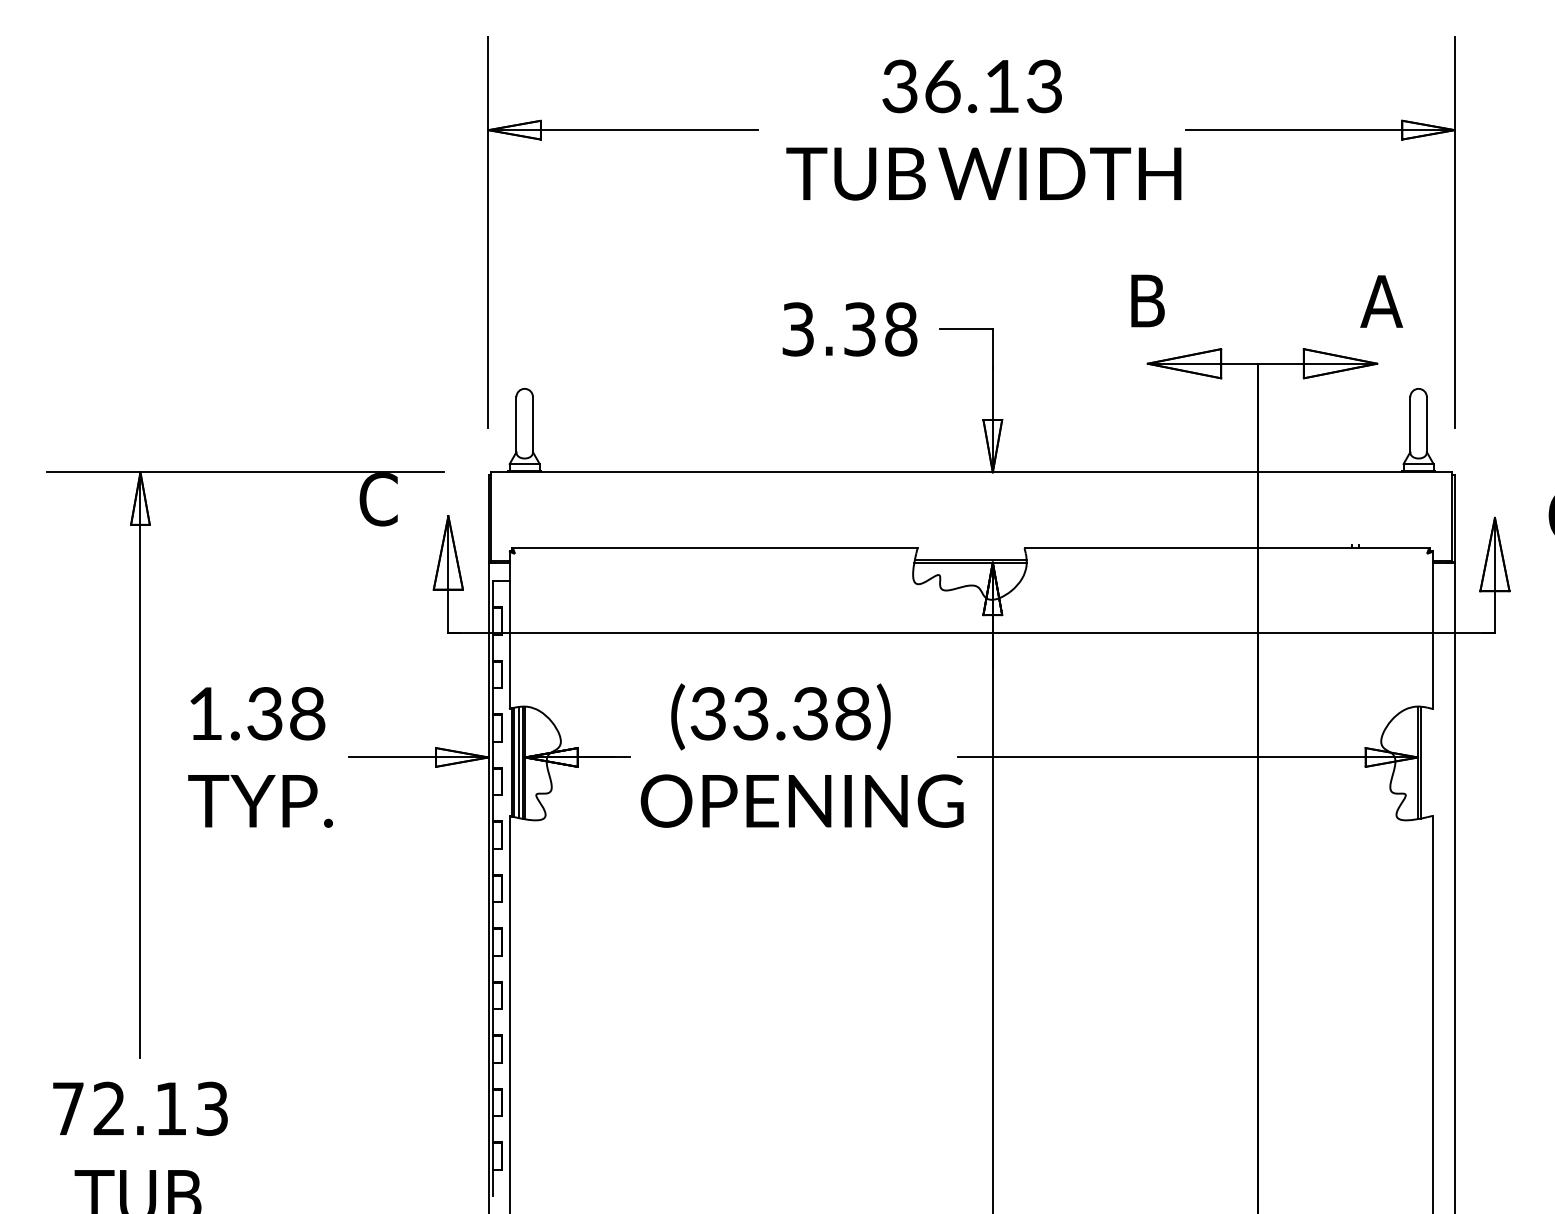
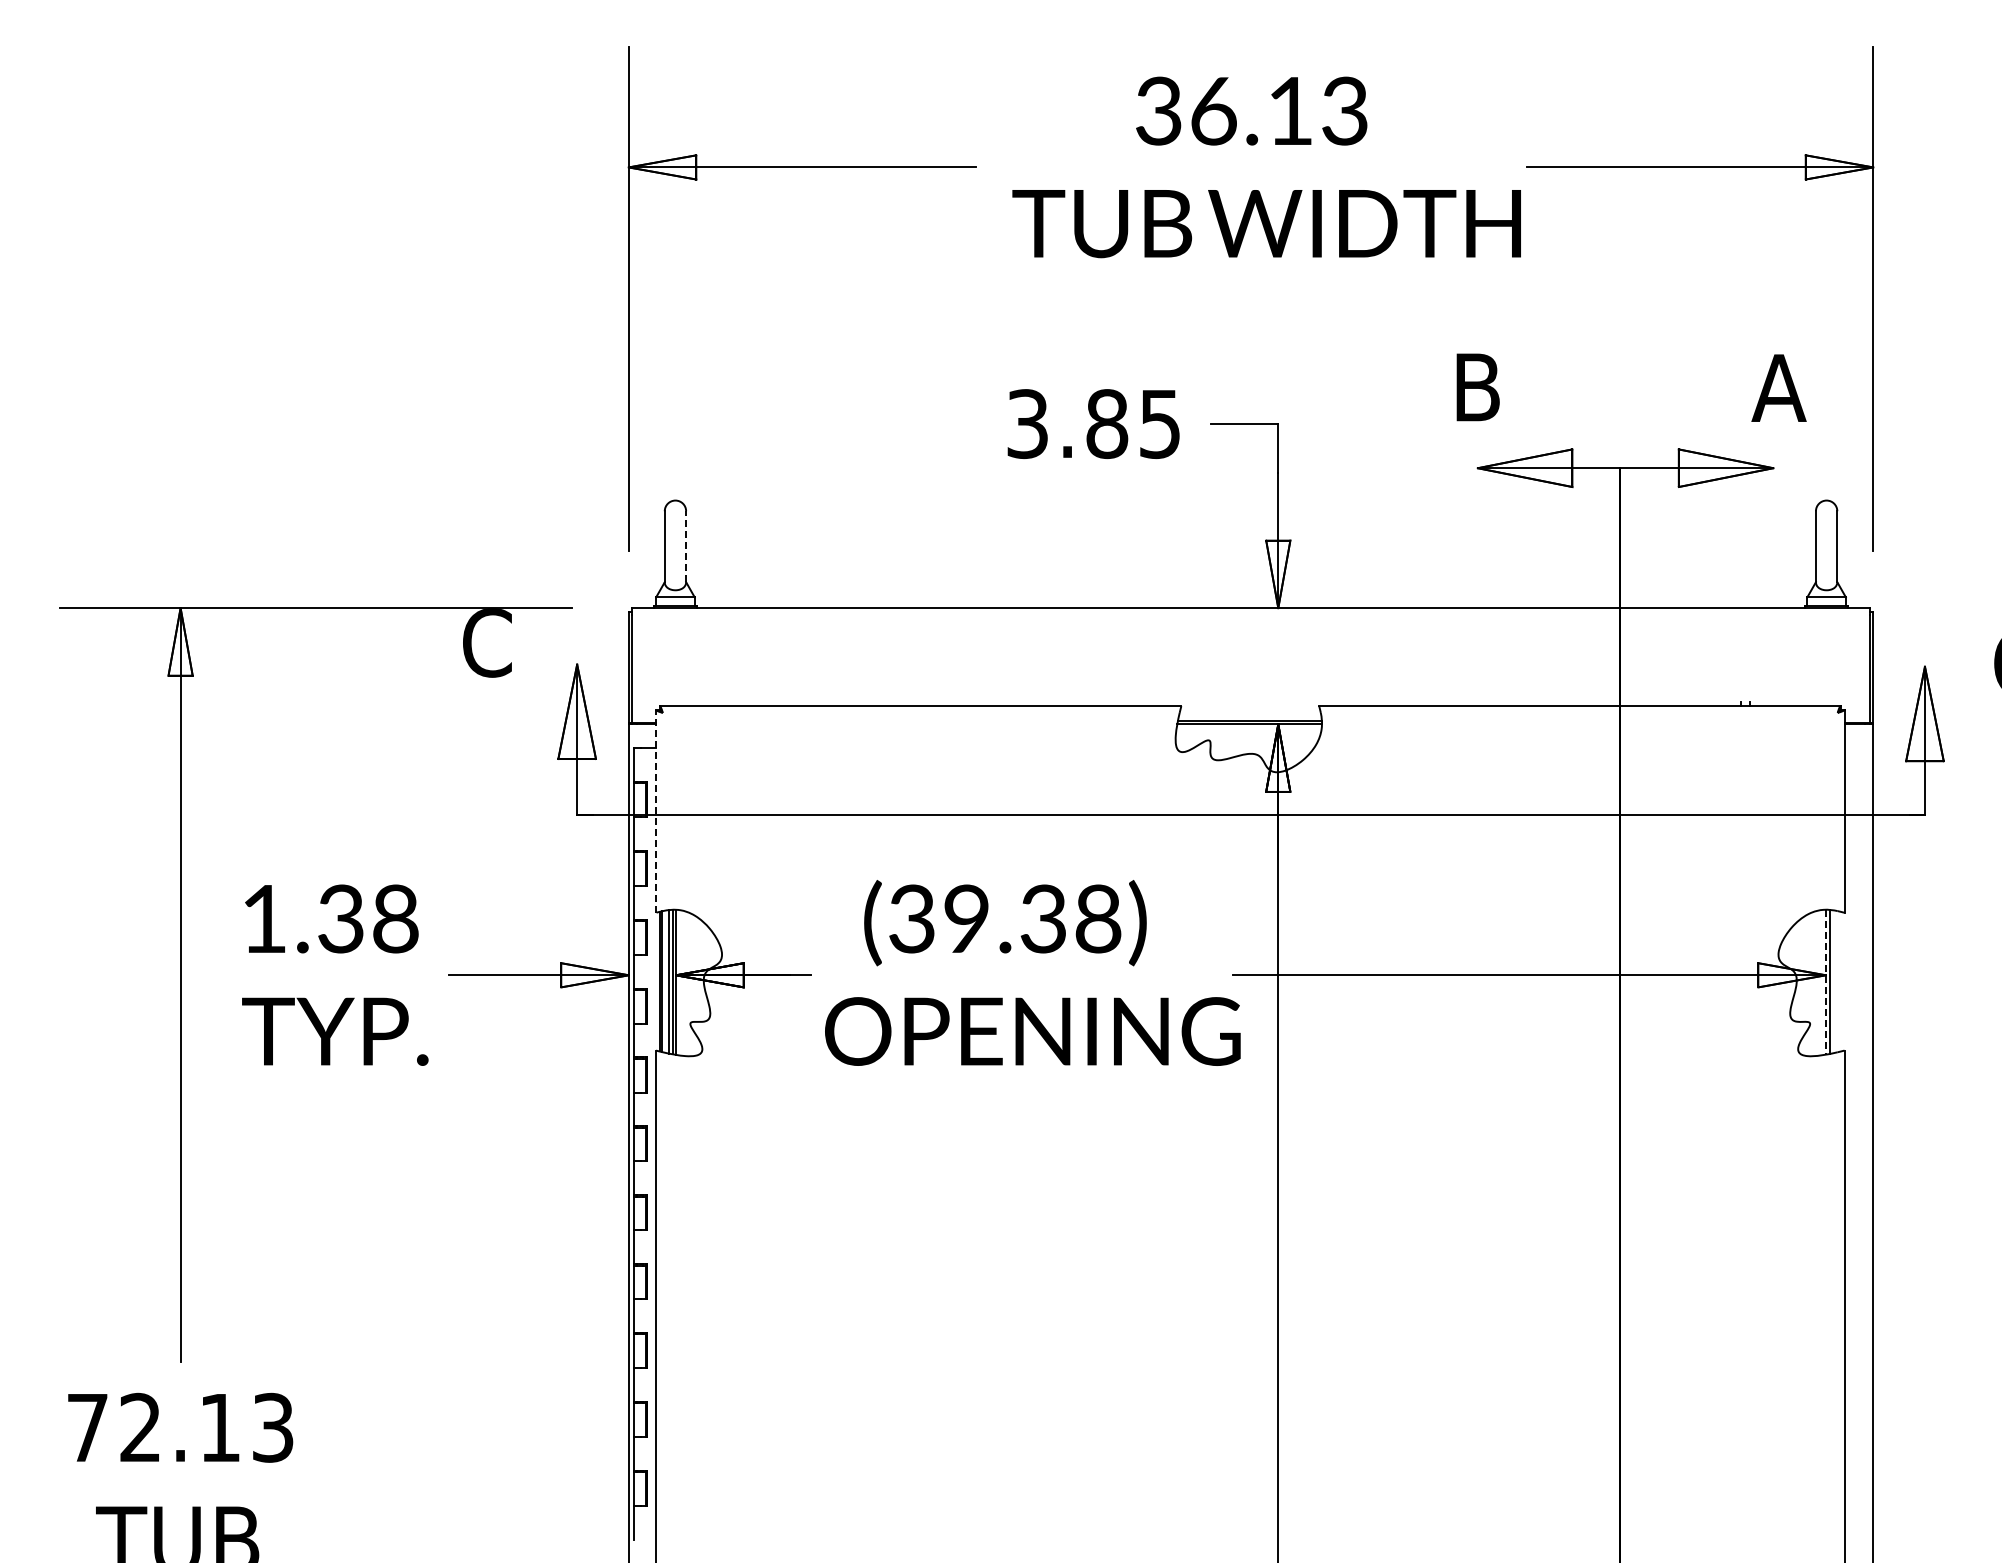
text: (880, 329) -> (1133, 424), 3.38 -> 3.85
line: (533, 424) -> (686, 546), solid -> dashed
line: (509, 630) -> (656, 811), solid -> dashed
text: (750, 713) -> (966, 918), (33.38) -> (39.38)
line: (1417, 763) -> (1825, 982), solid -> dashed

